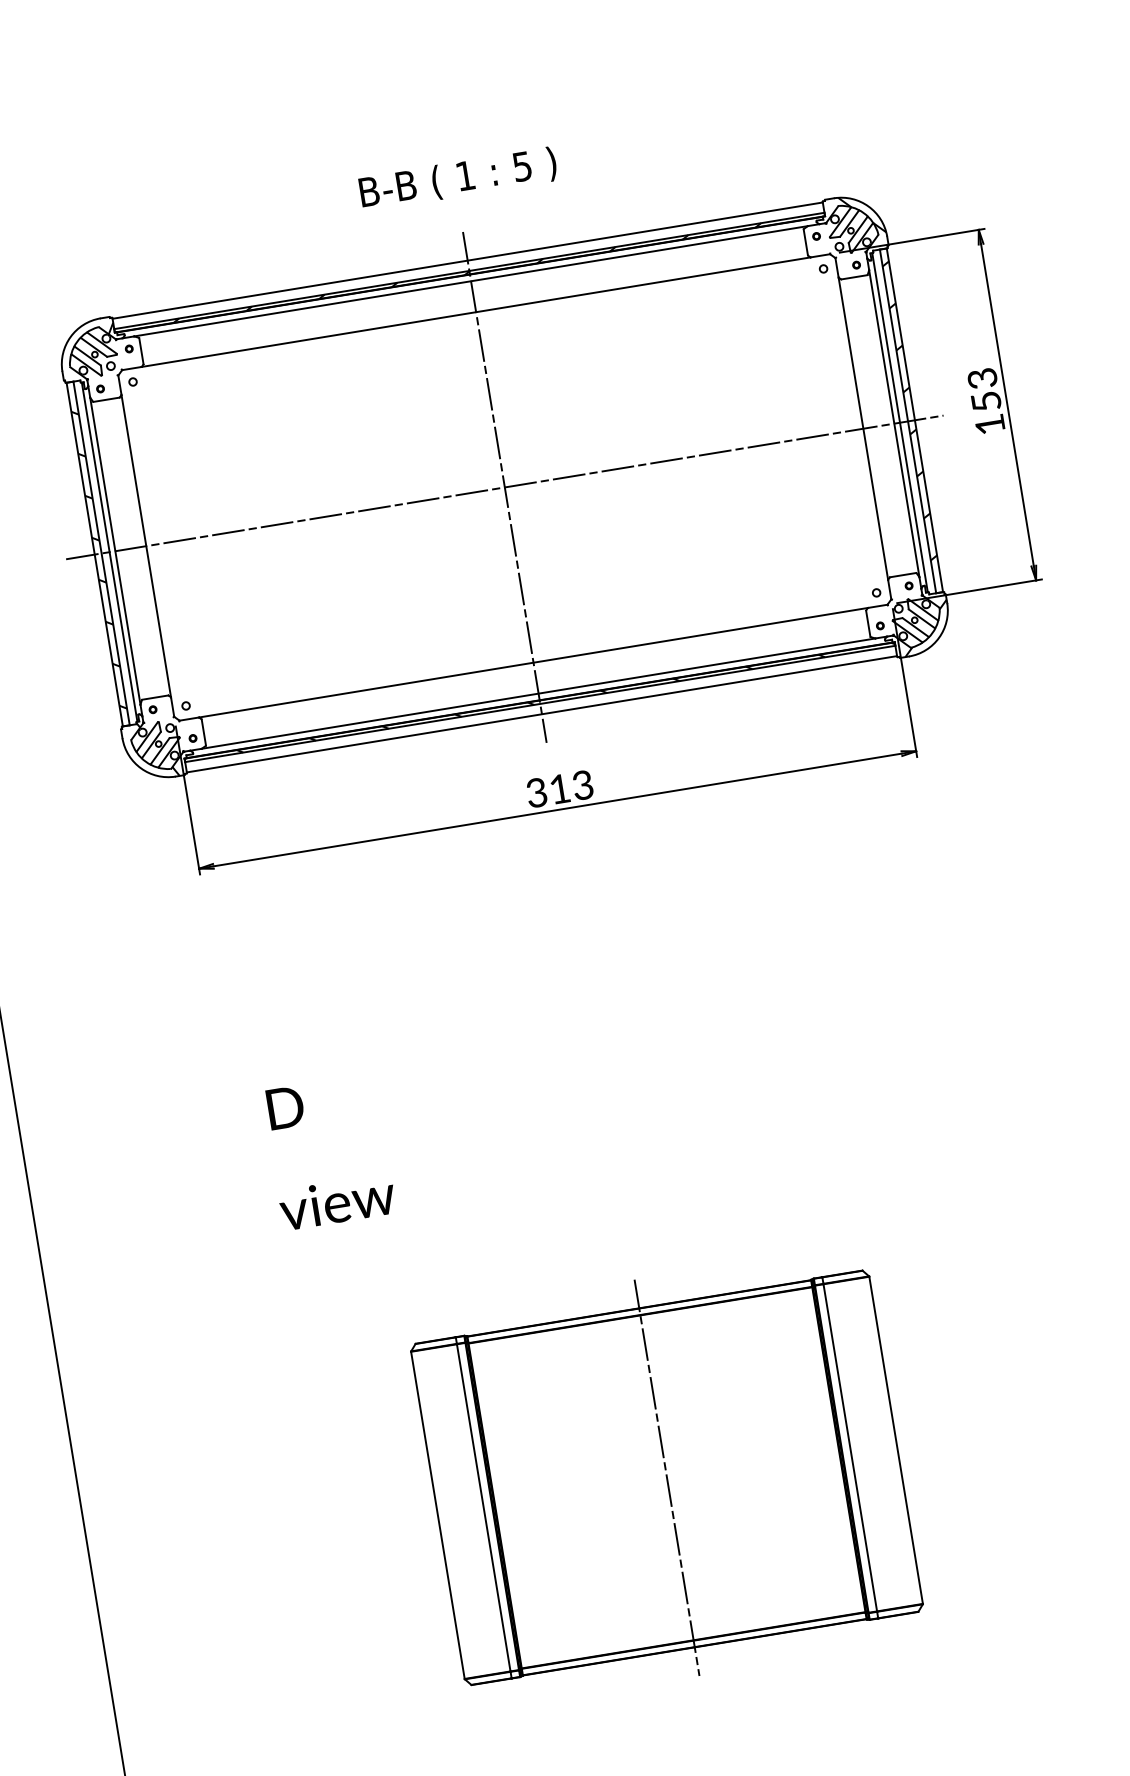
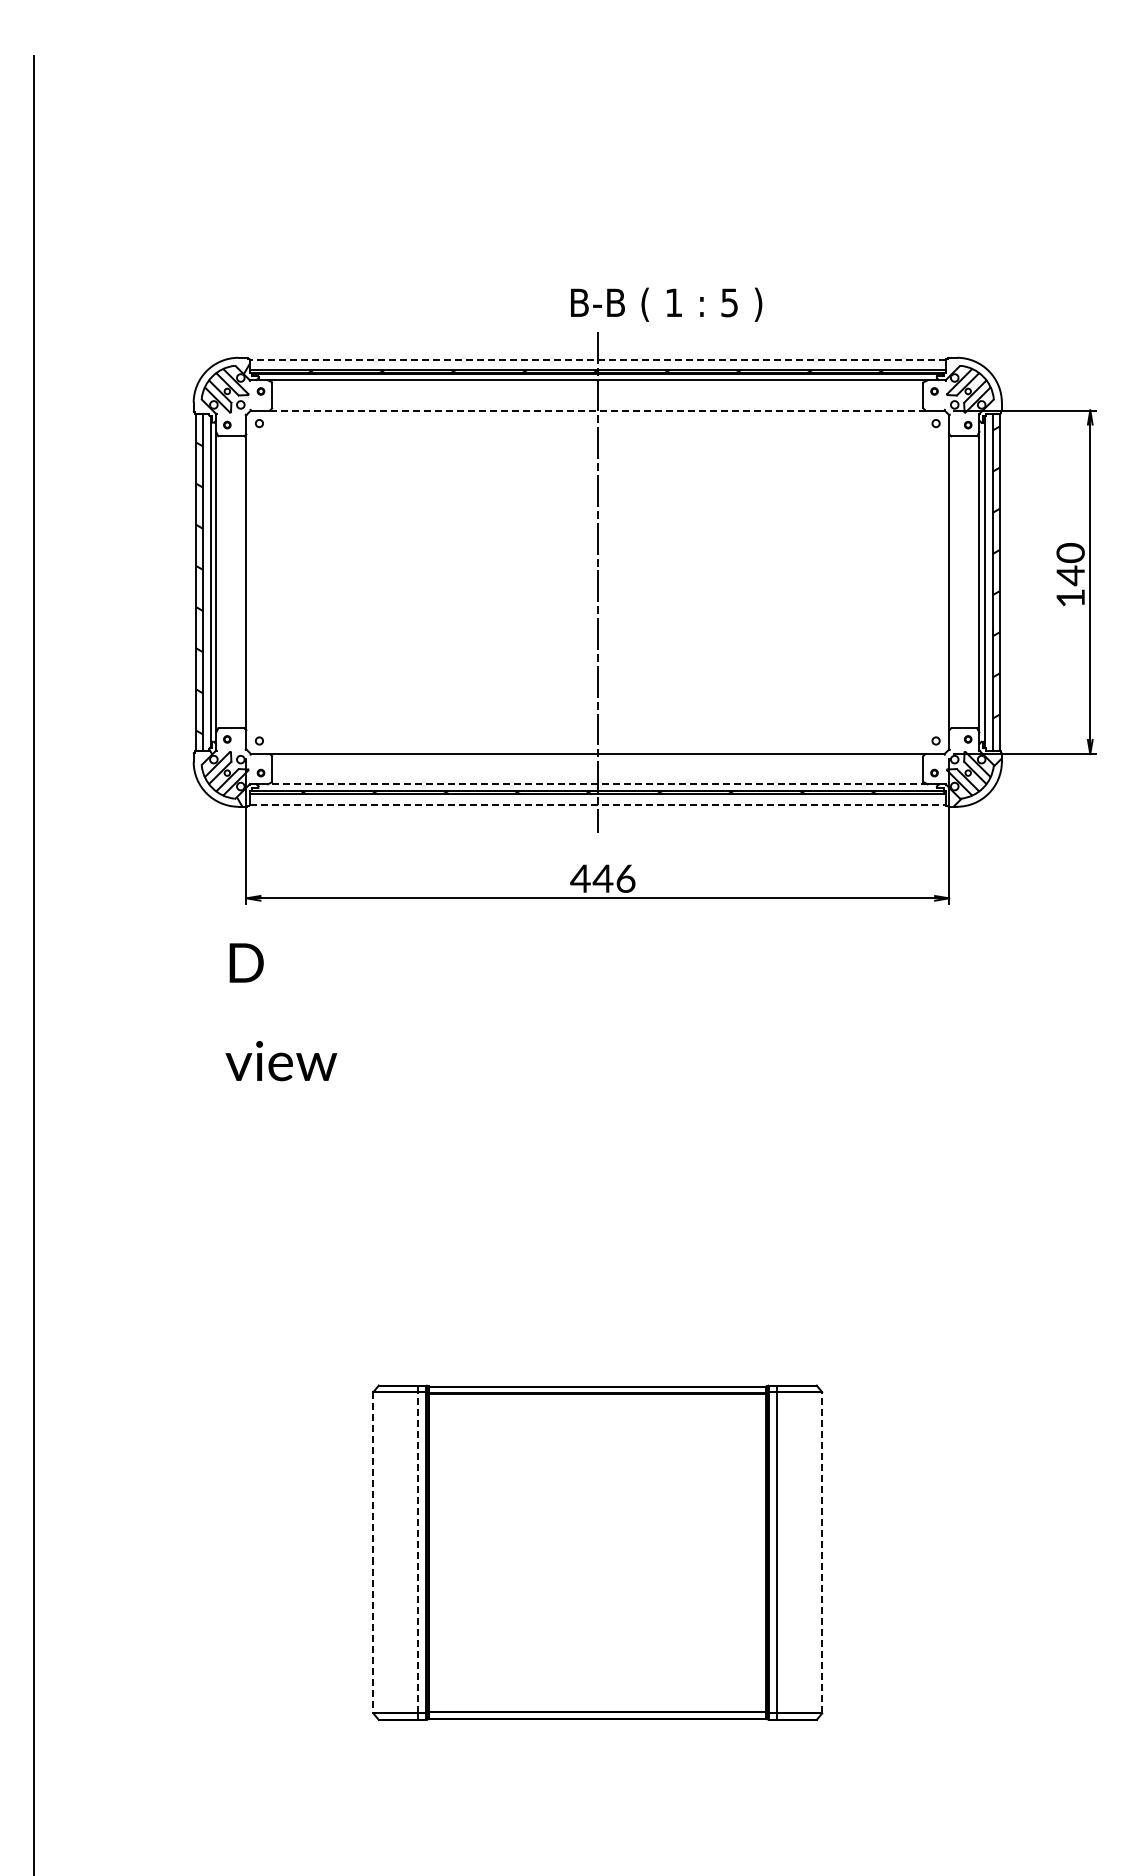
text: (458, 178) -> (666, 304), moved
hatch: (862, 214) -> (981, 377), removed
line: (467, 261) -> (597, 360), solid -> dashed
line: (475, 312) -> (597, 410), solid -> dashed
text: (984, 390) -> (1070, 564), 153 -> 140
line: (504, 487) -> (597, 582), removed
line: (538, 693) -> (597, 784), solid -> dashed
line: (541, 714) -> (597, 804), solid -> dashed
text: (559, 788) -> (602, 878), 313 -> 446
text: (329, 1152) -> (281, 1012), moved
line: (896, 1440) -> (822, 1552), solid -> dashed
line: (666, 1477) -> (597, 1552), removed
line: (484, 1507) -> (418, 1552), solid -> dashed
line: (438, 1516) -> (373, 1553), solid -> dashed

